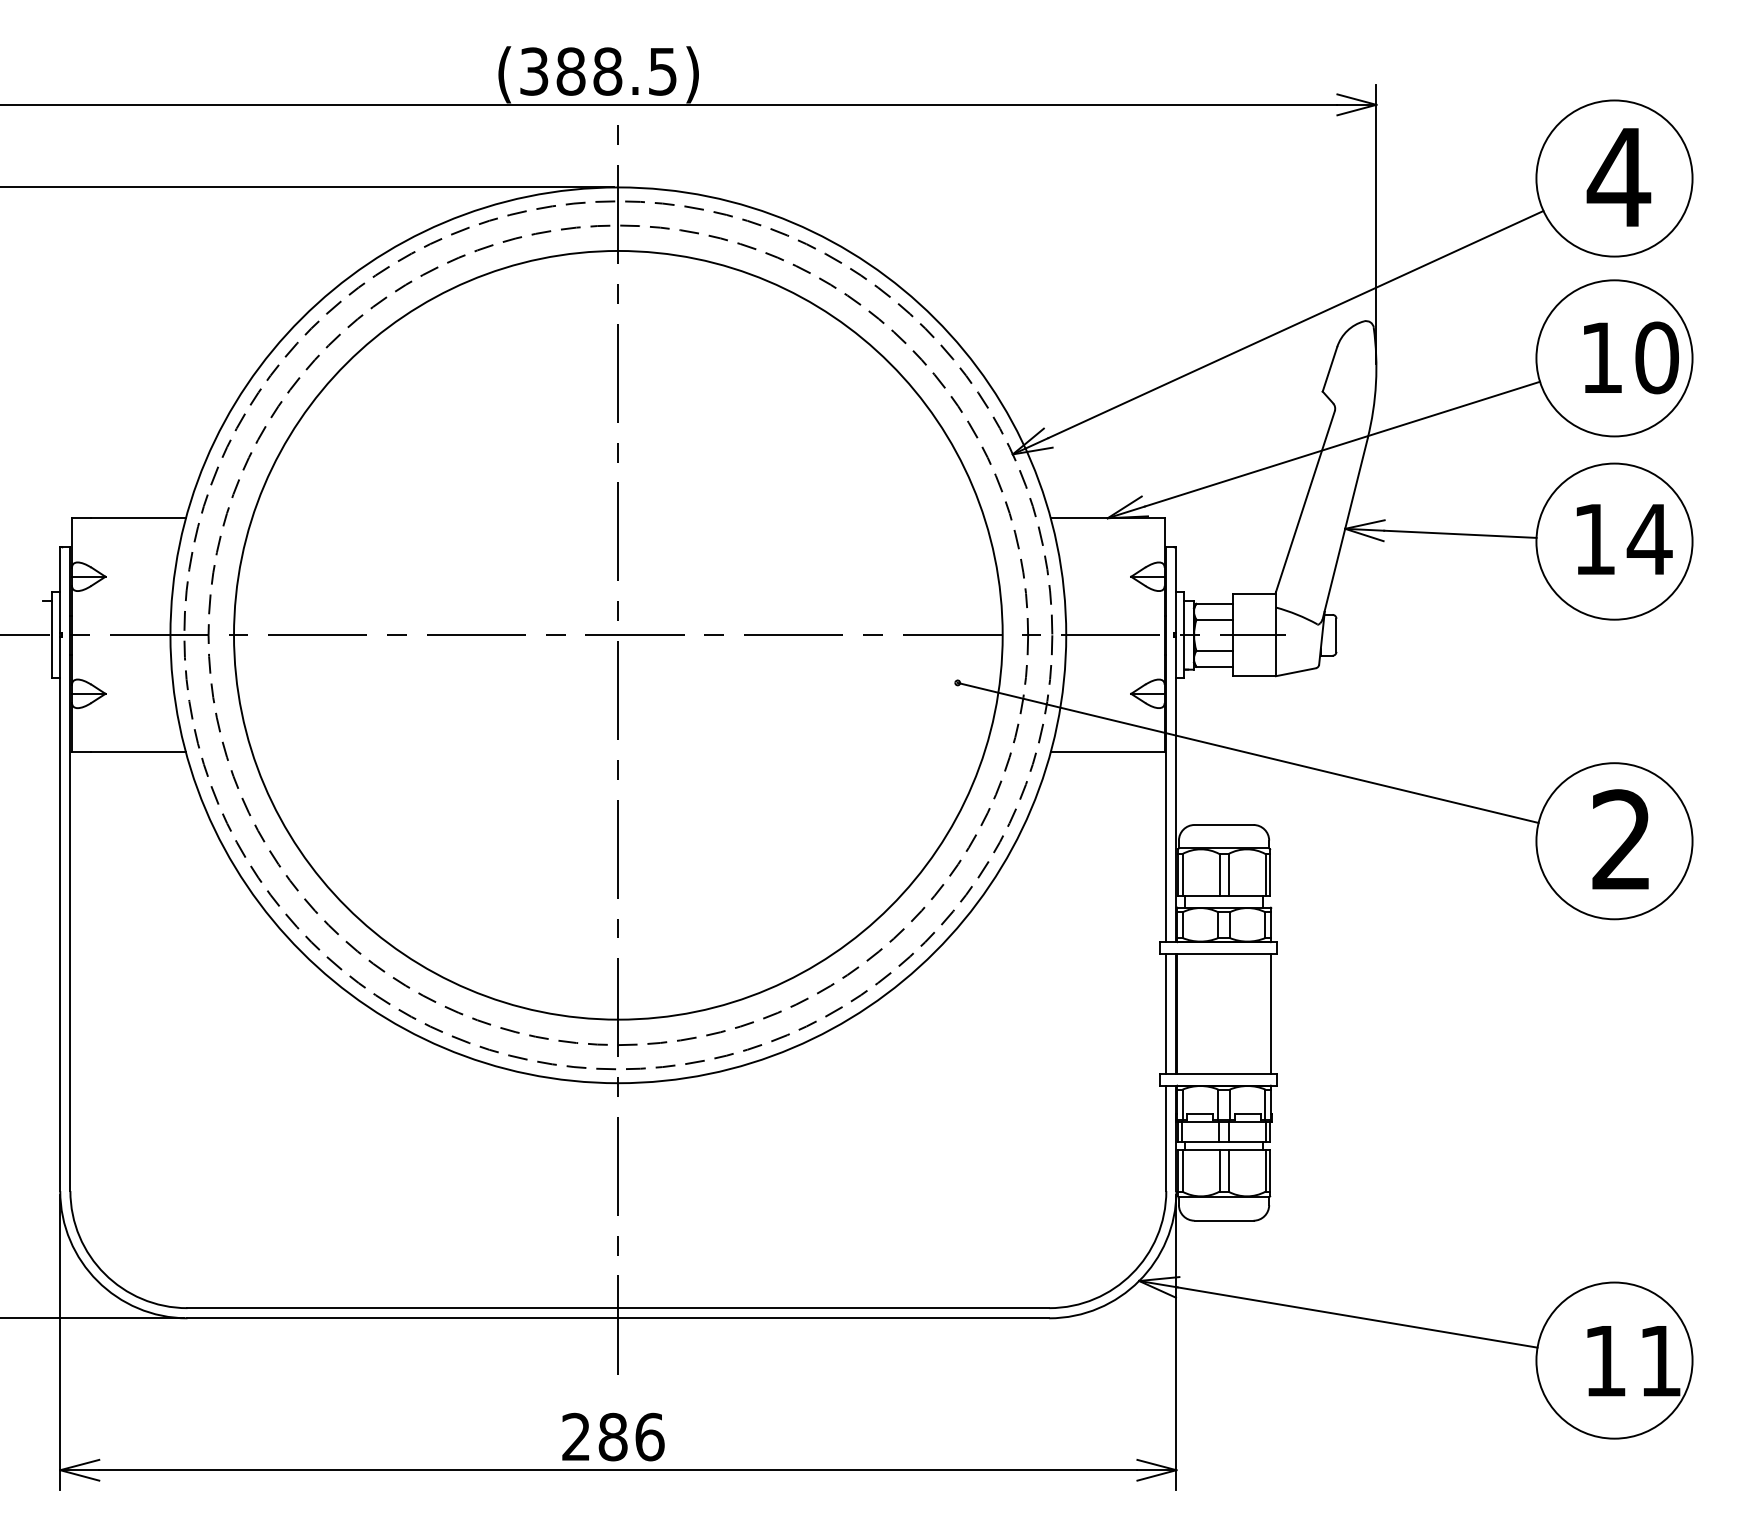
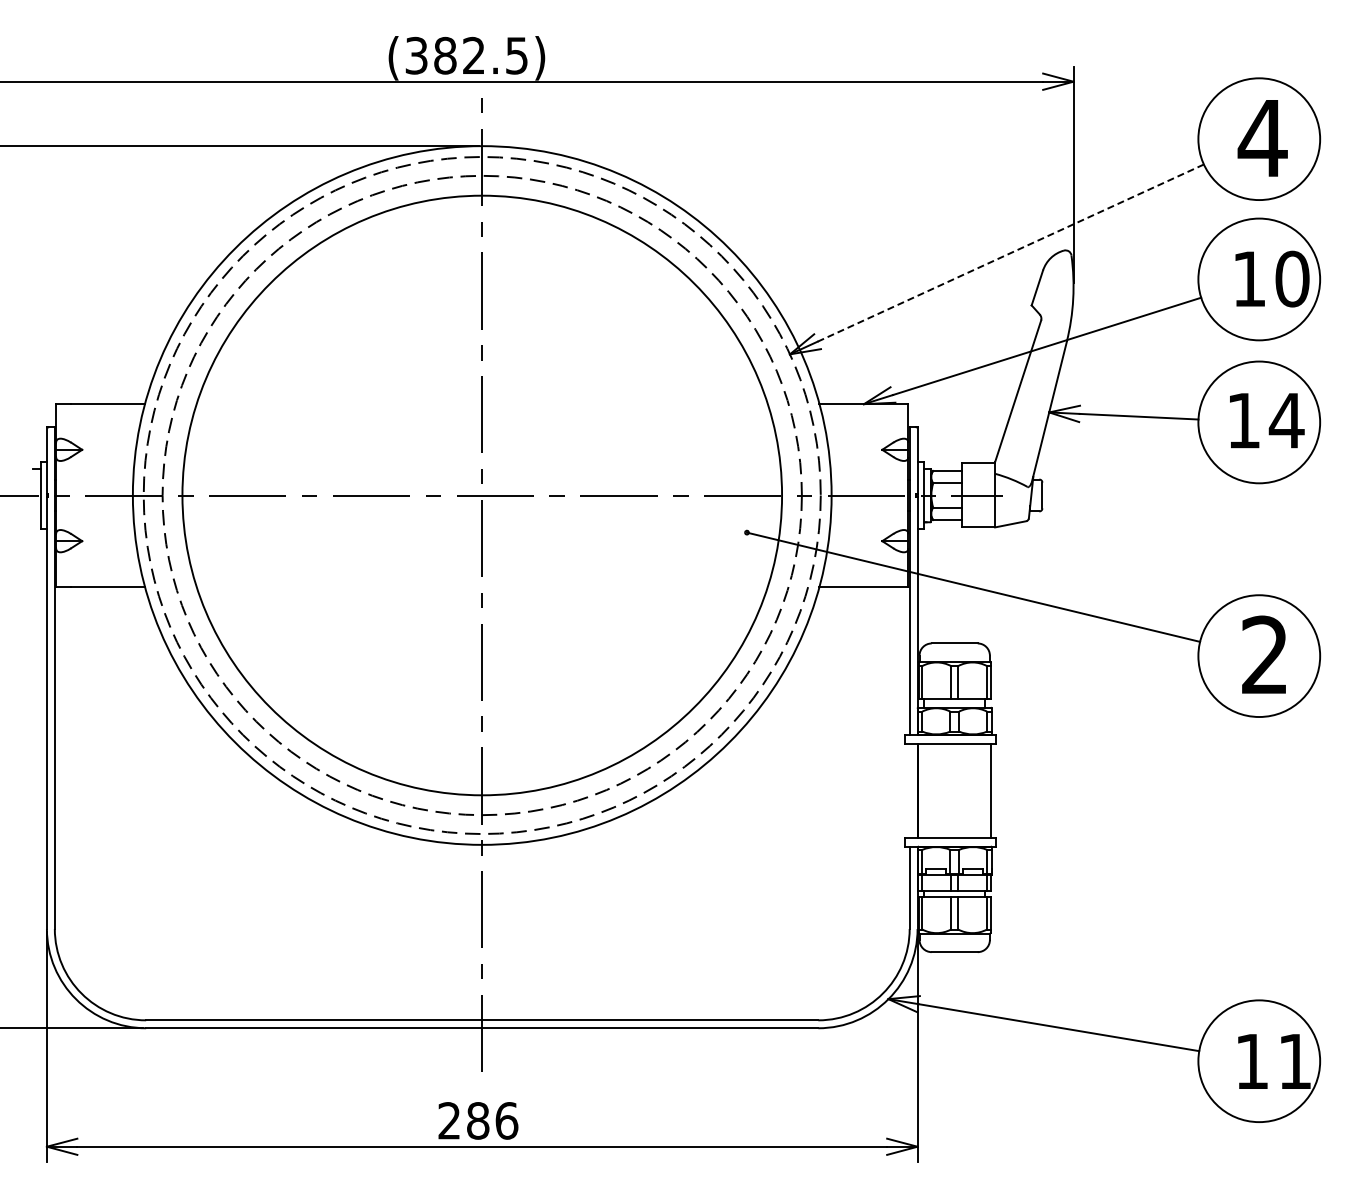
text: (607, 71) -> (473, 55), (388.5) -> (382.5)
line: (1296, 323) -> (1011, 252), solid -> dashed
line: (1166, 1013) -> (909, 790), removed

